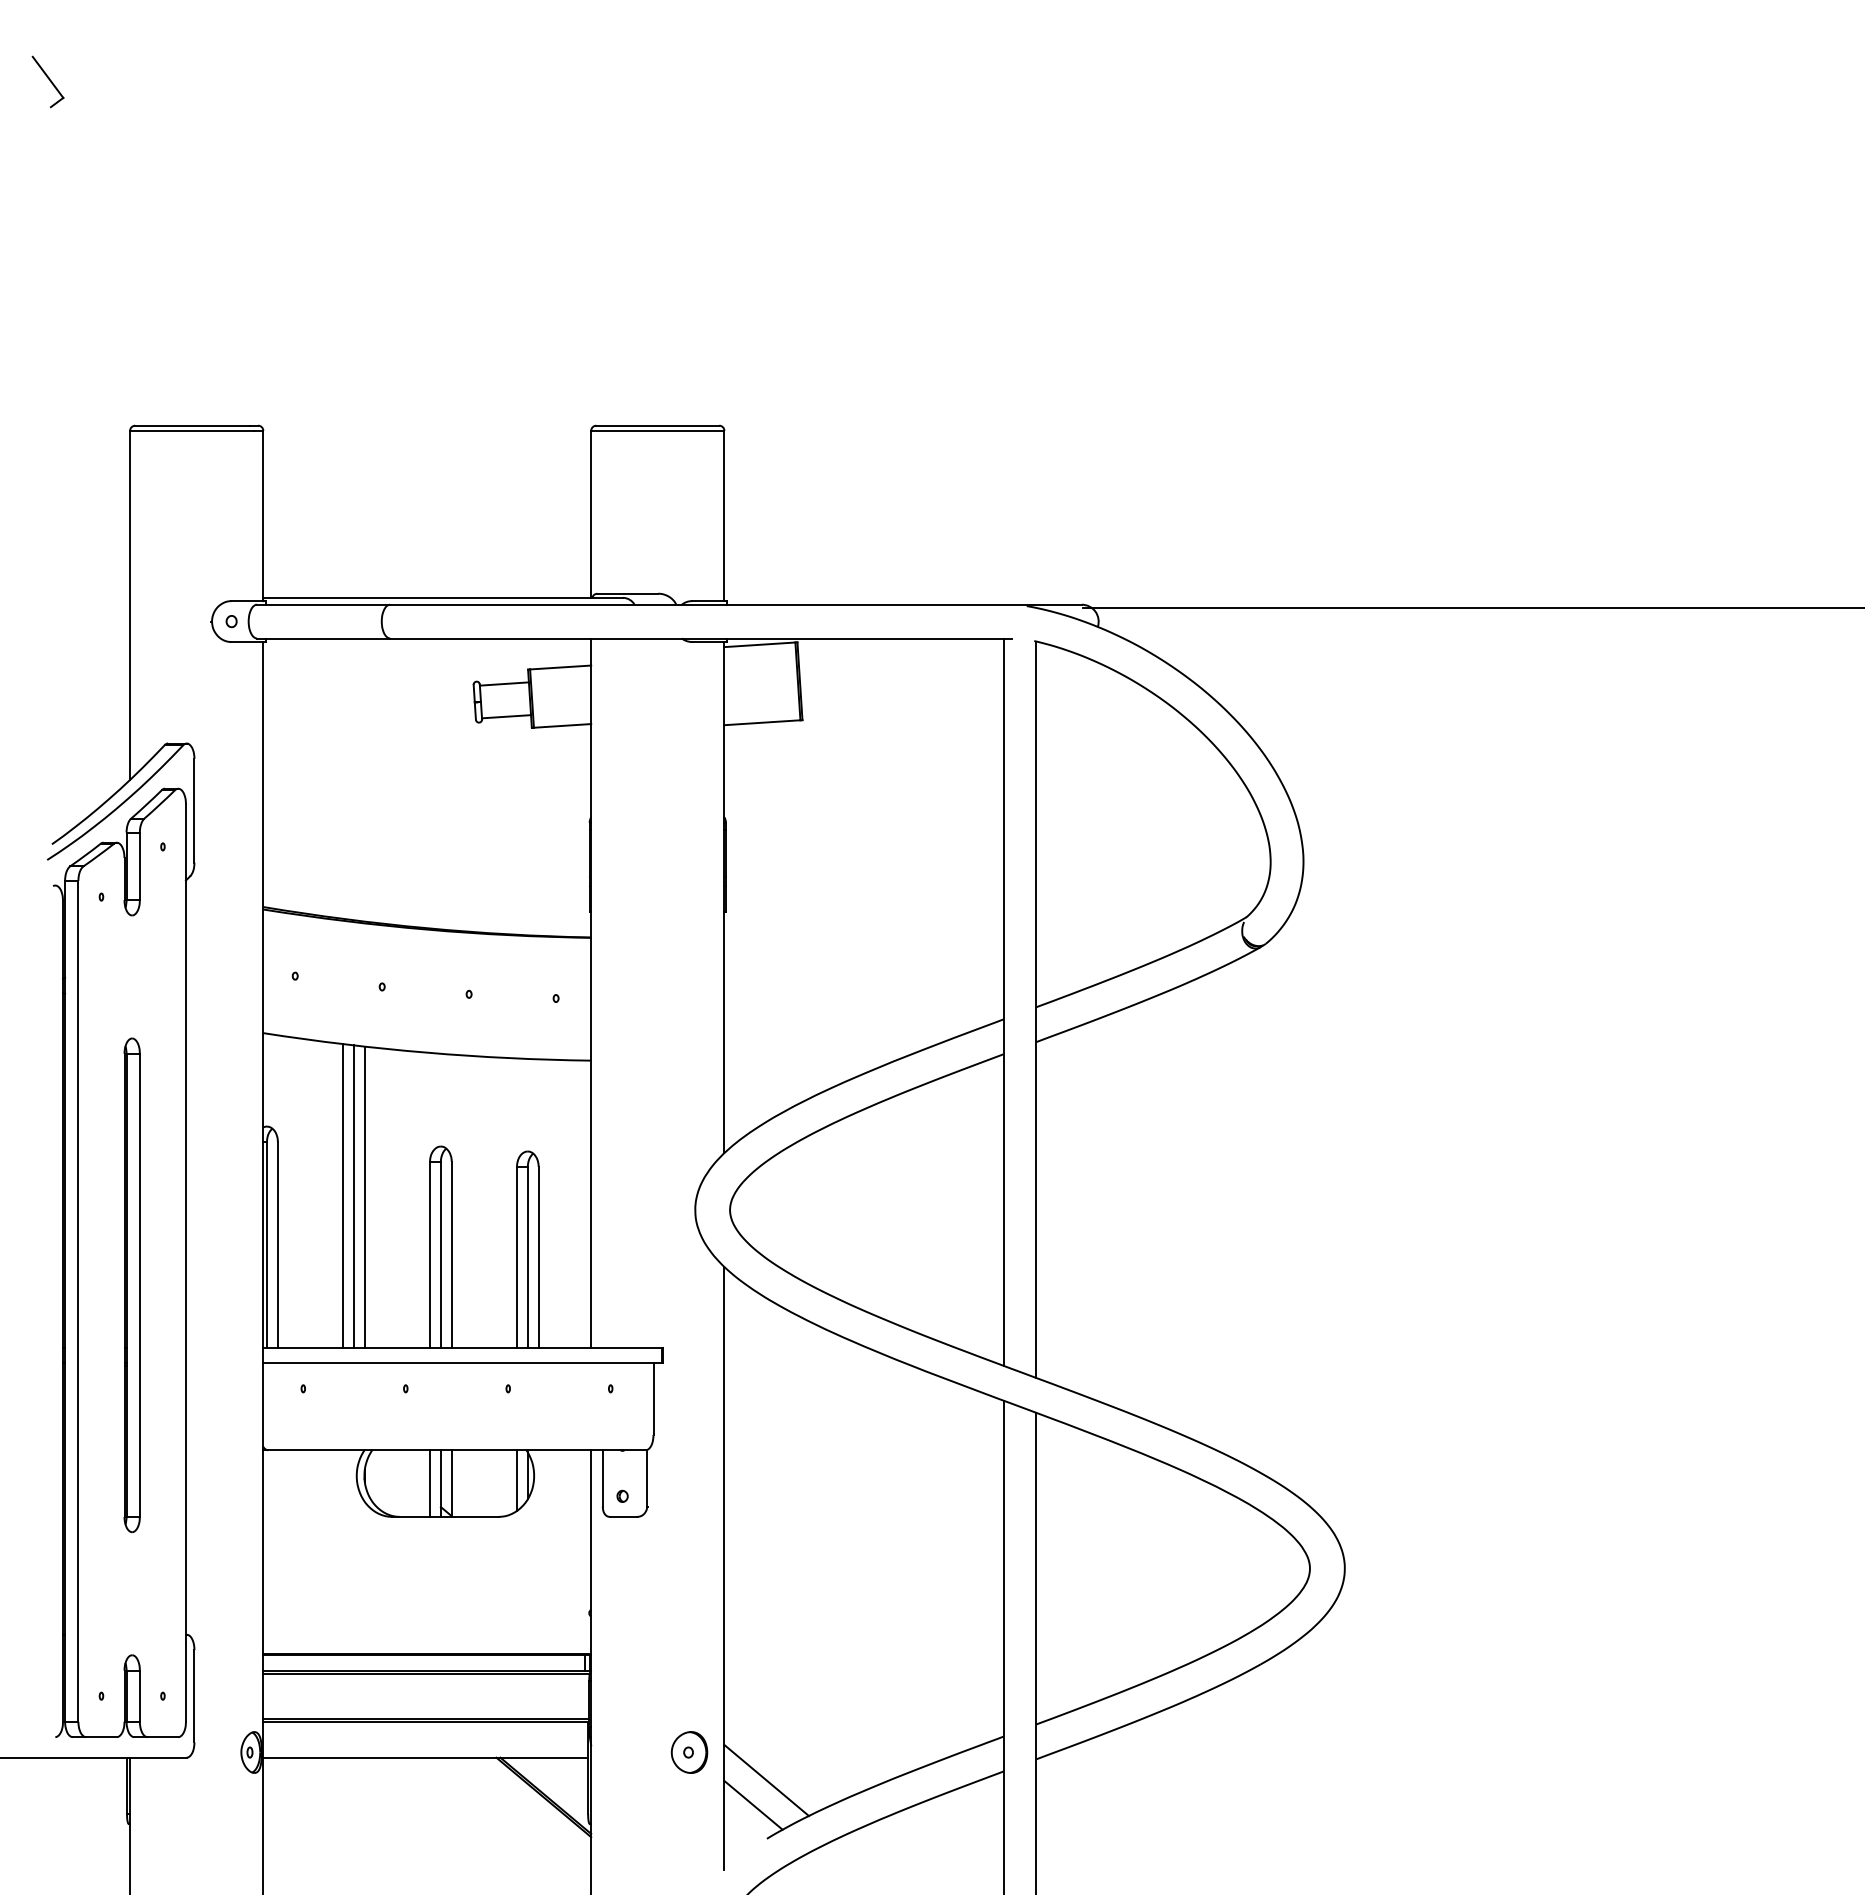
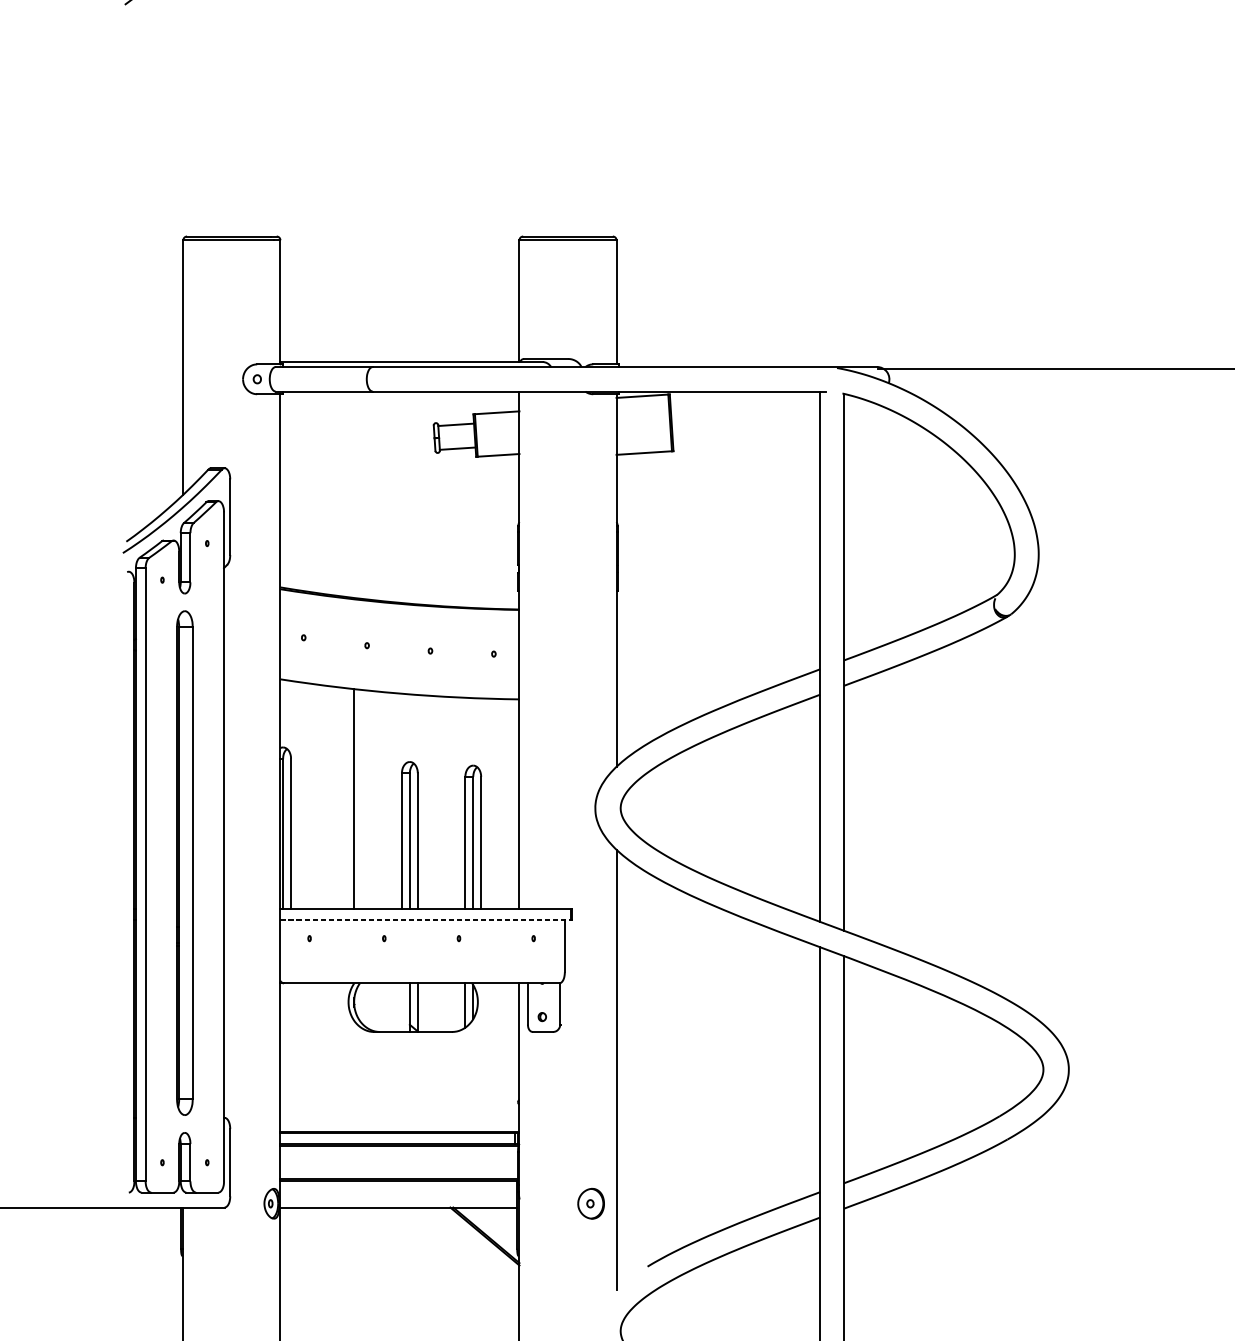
line: (343, 1195) -> (338, 797), removed
line: (353, 1196) -> (346, 798), removed
part: (131, 1285) -> (184, 863), size x1.4
line: (463, 1363) -> (426, 920), solid -> dashed
line: (430, 1483) -> (402, 1007), removed
line: (766, 1779) -> (647, 1223), removed
line: (753, 1804) -> (637, 1241), removed

